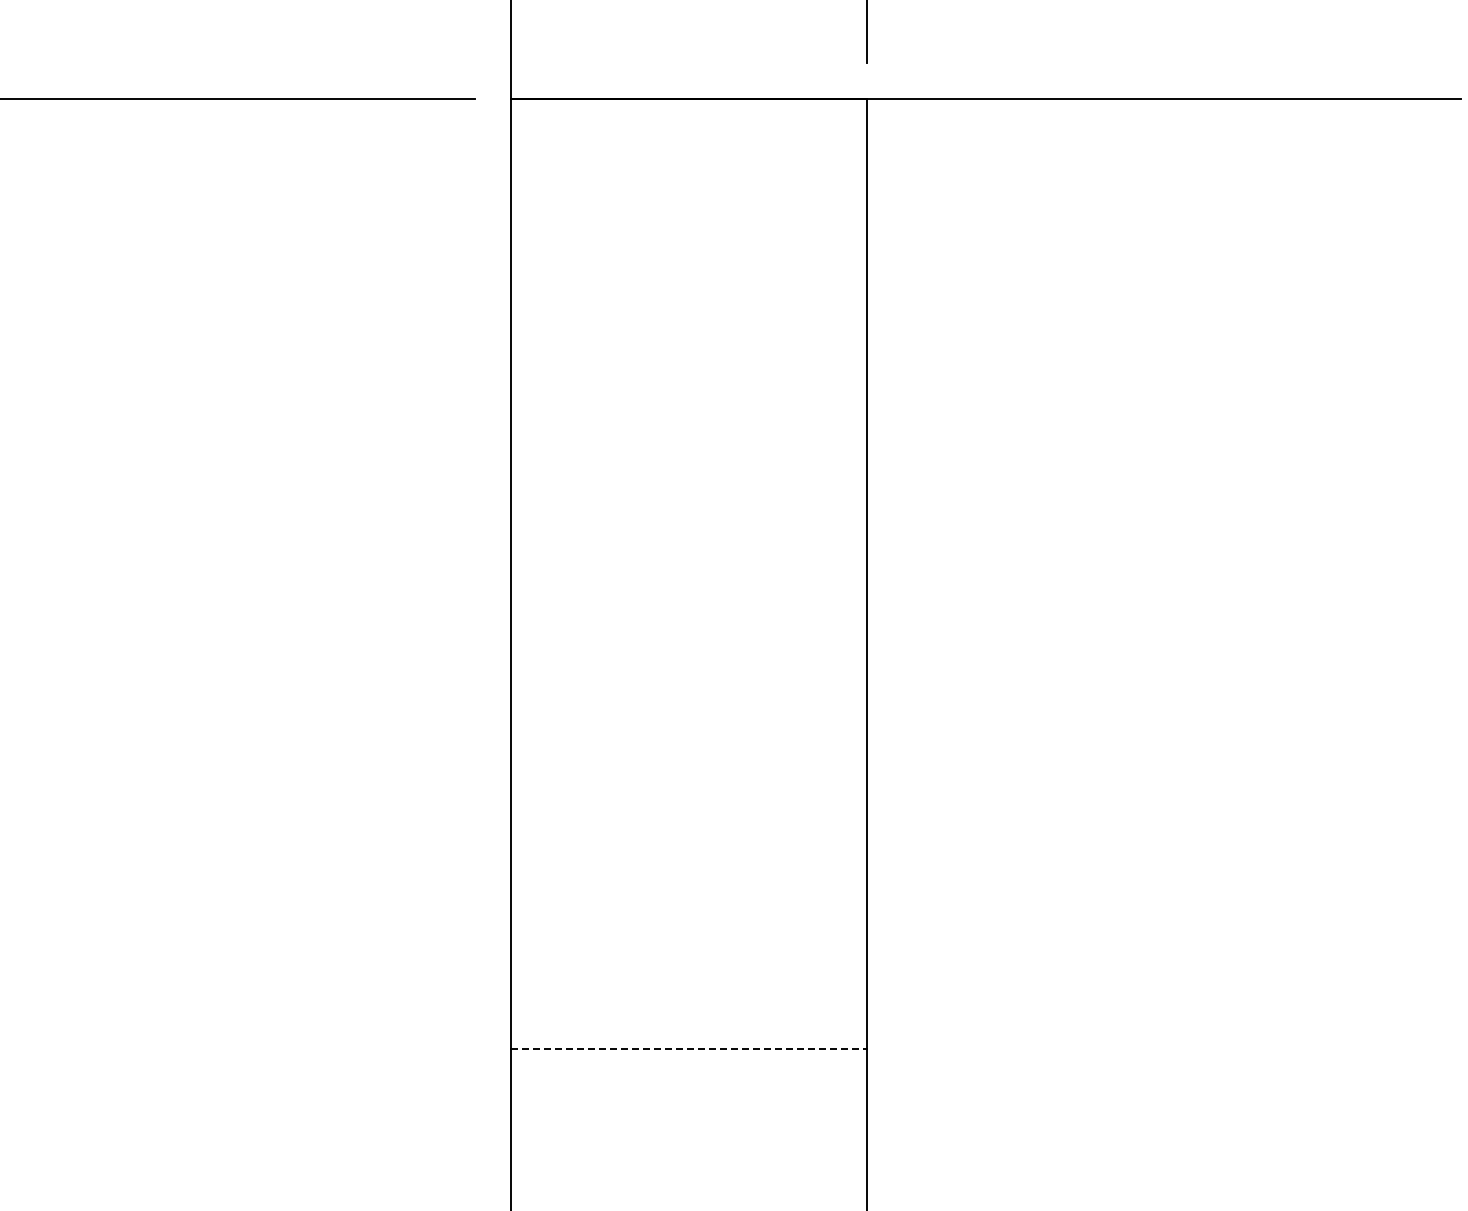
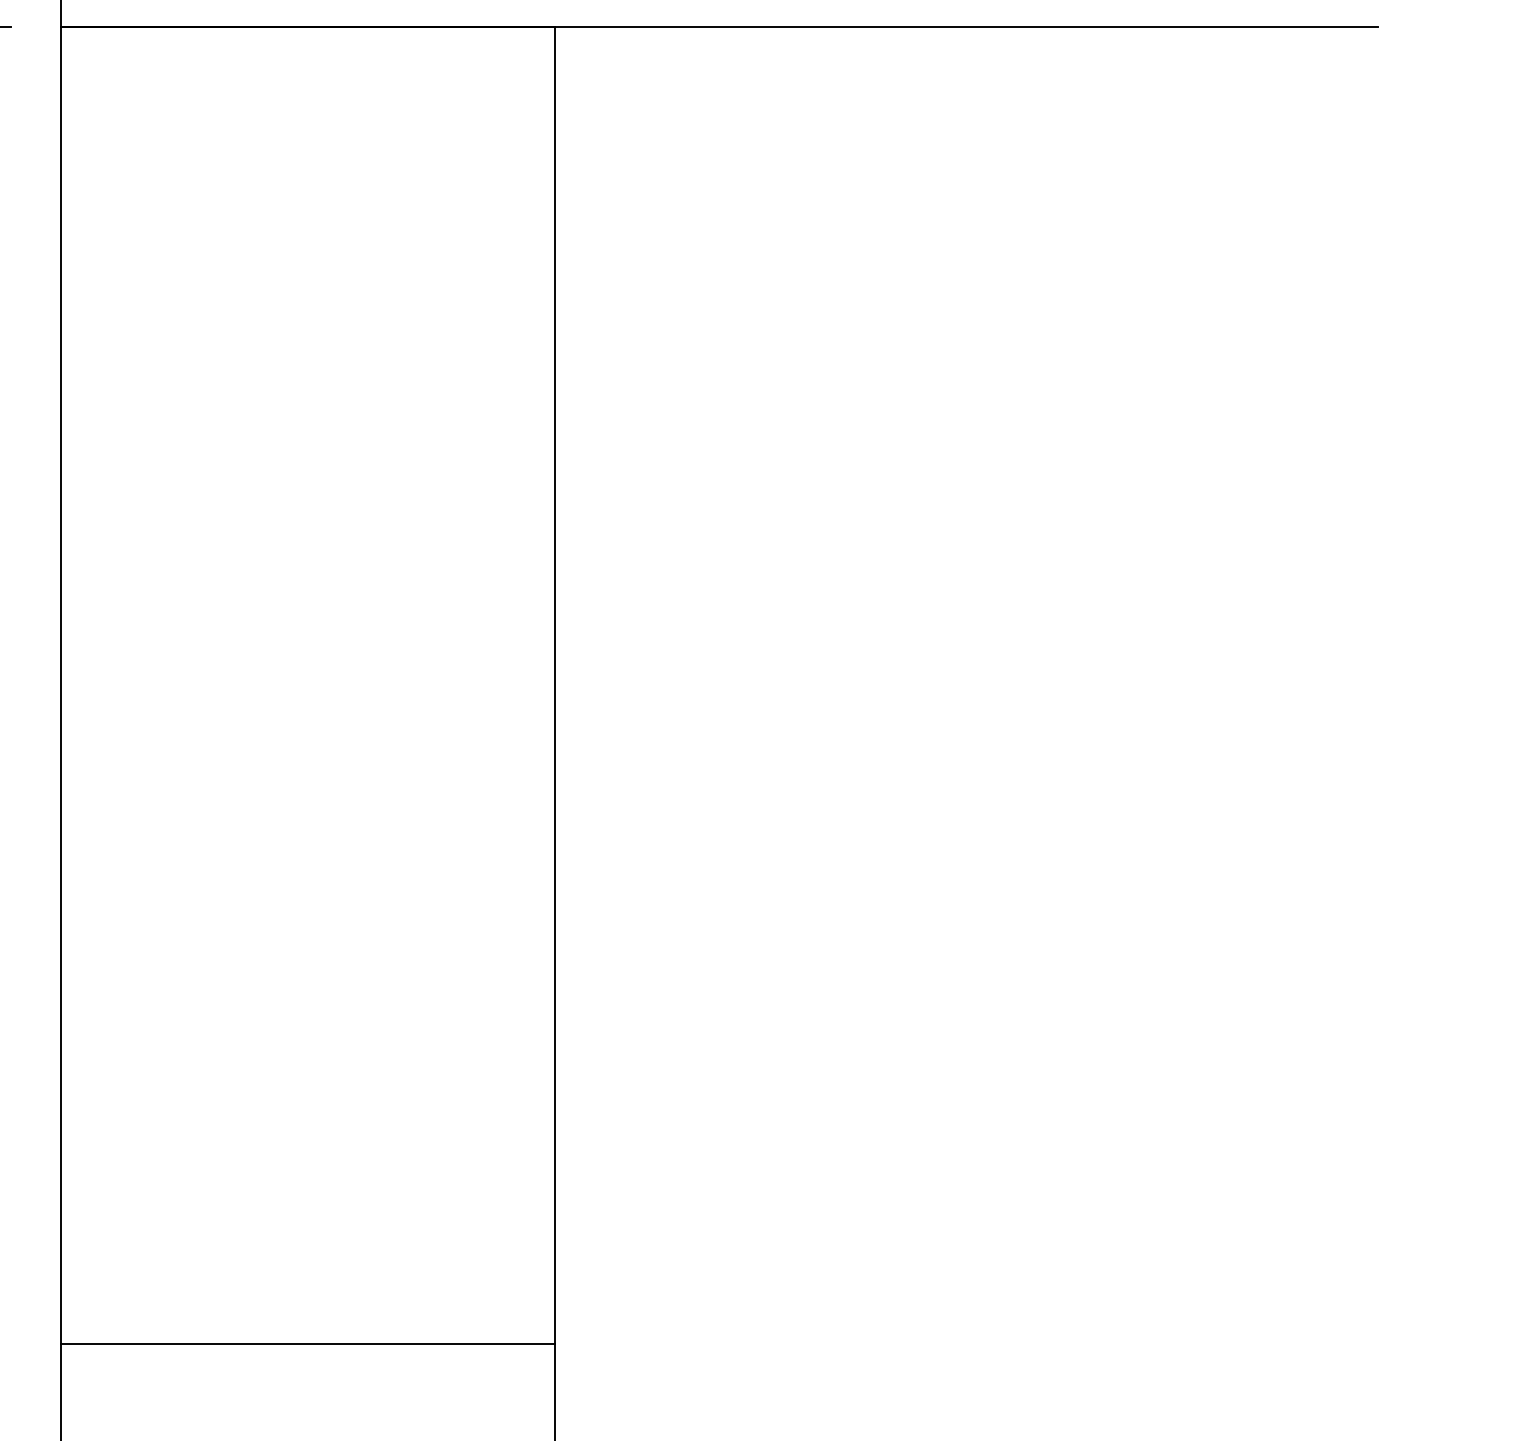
line: (689, 1048) -> (308, 1343), dashed -> solid

